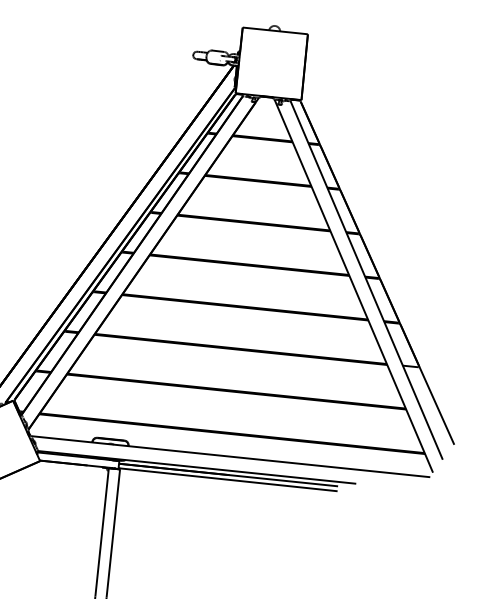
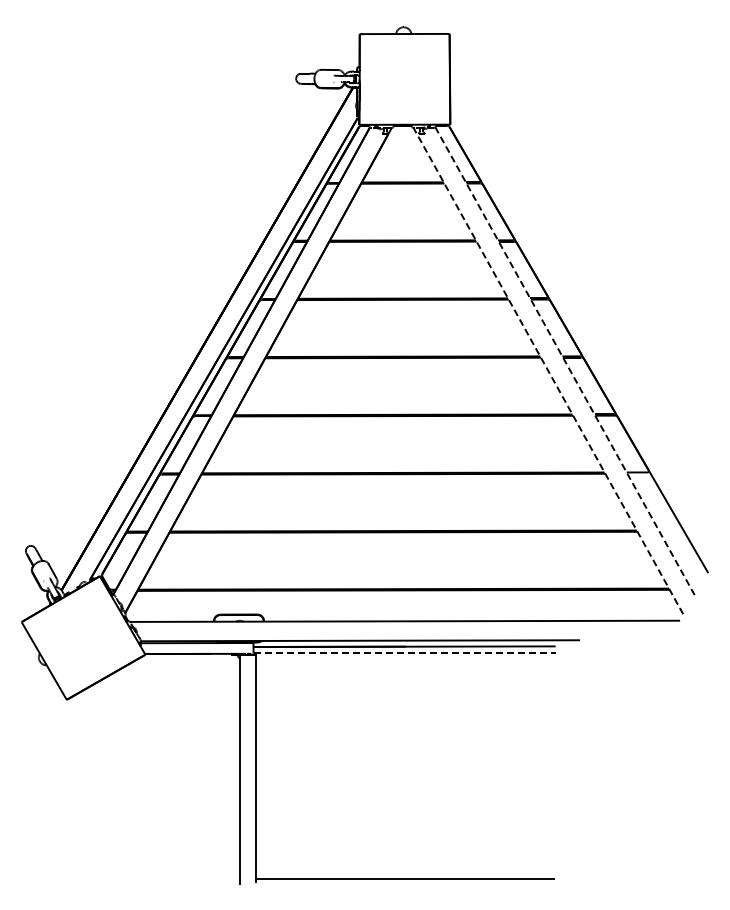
line: (366, 279) -> (564, 360), solid -> dashed
line: (353, 285) -> (548, 370), solid -> dashed
line: (228, 480) -> (405, 653), solid -> dashed

